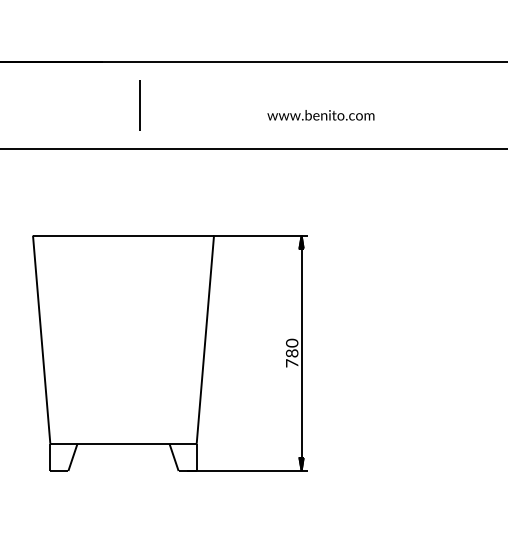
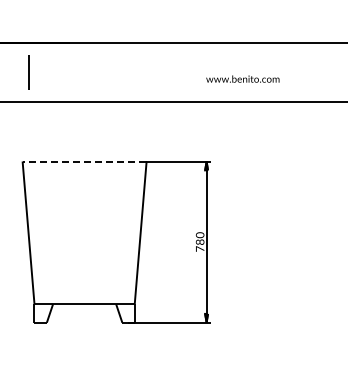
line: (139, 105) -> (28, 72), moved
text: (320, 114) -> (242, 78), moved
line: (123, 235) -> (84, 161), solid -> dashed

